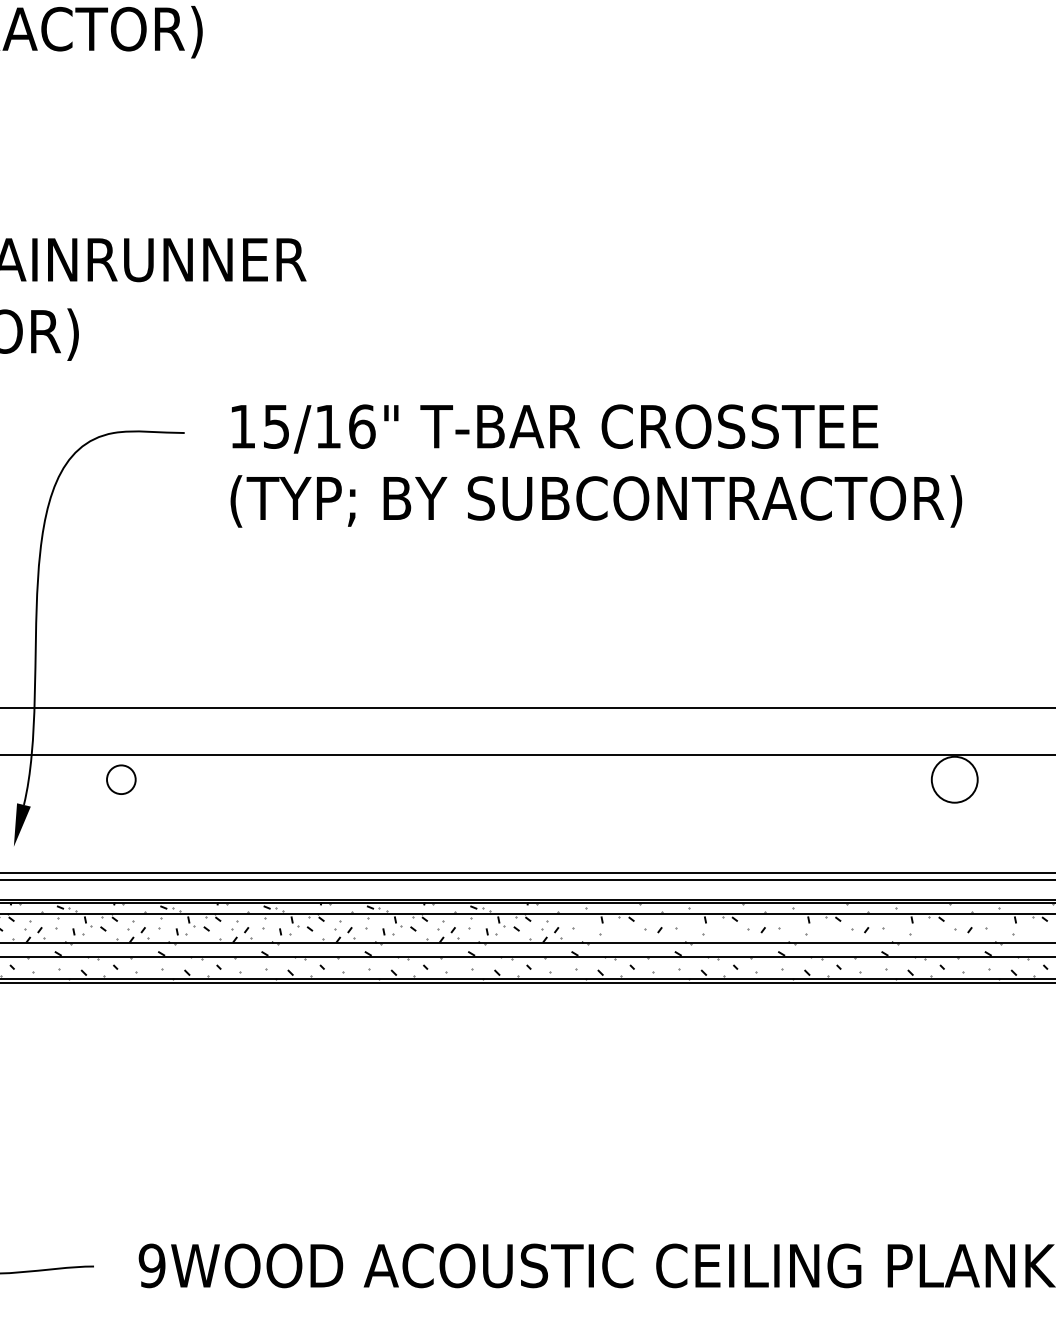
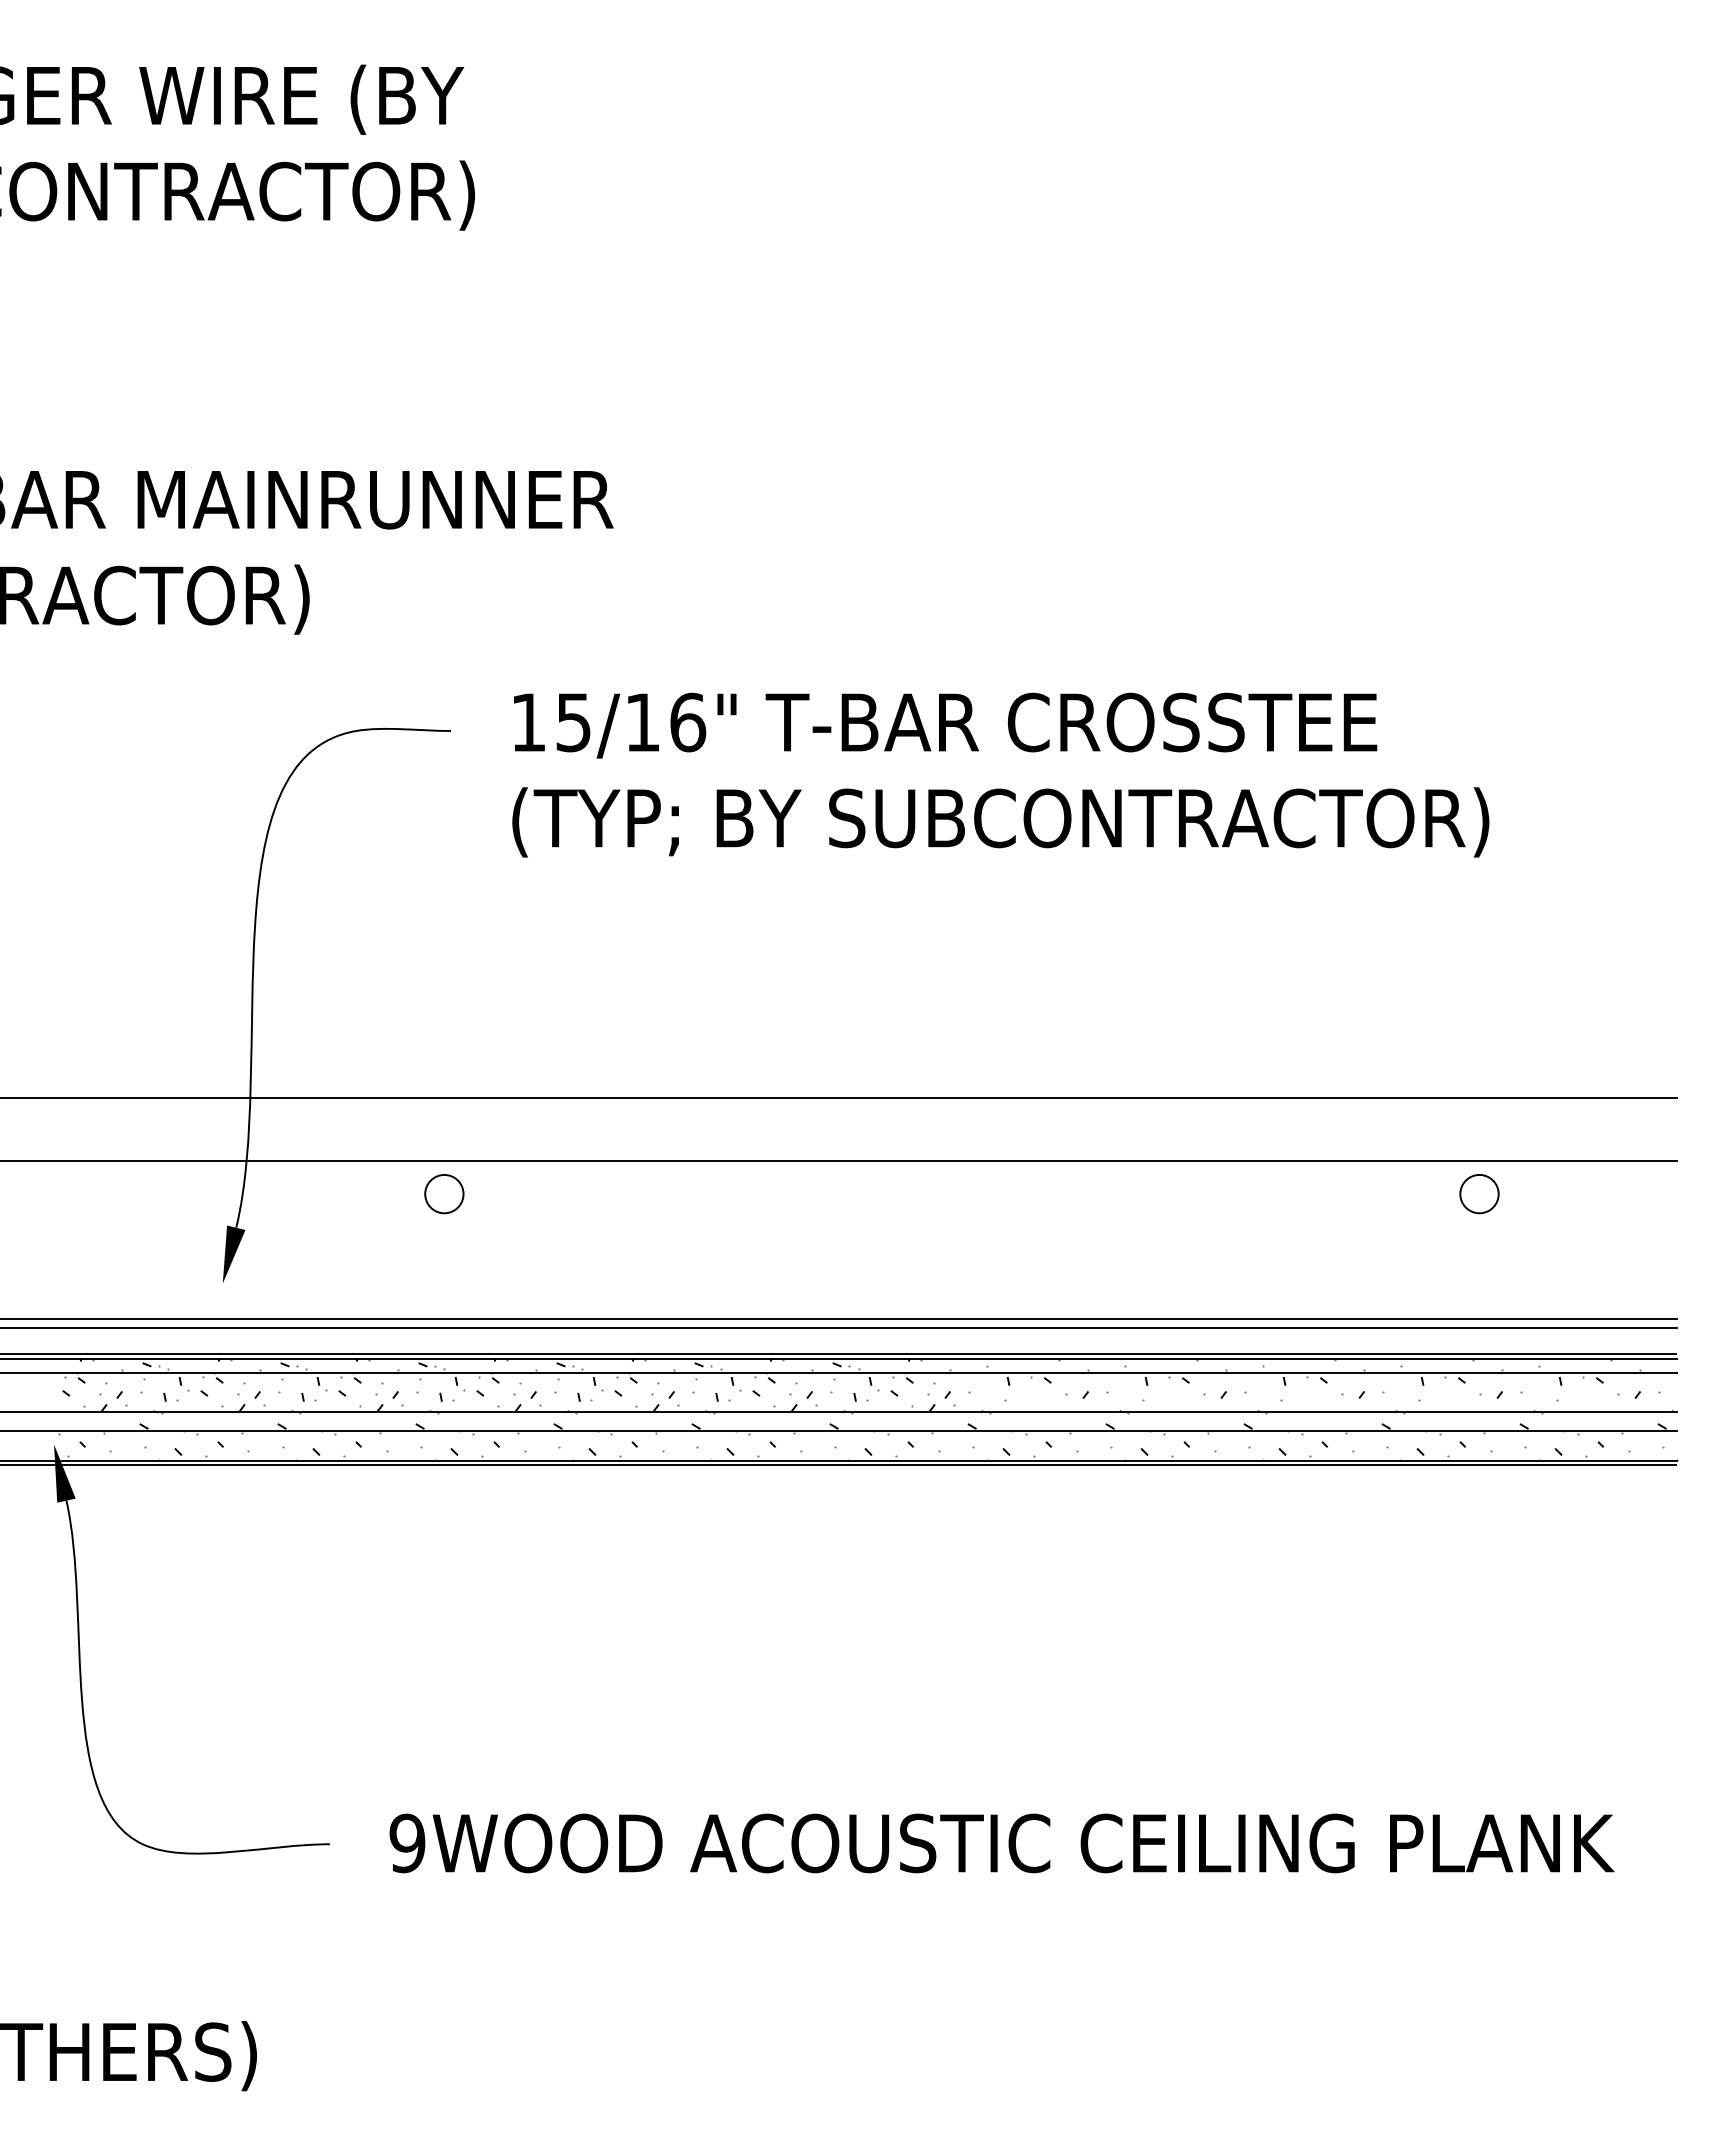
circle: (954, 779) -> (1479, 1193), size x0.62
circle: (121, 780) -> (444, 1194), moved

